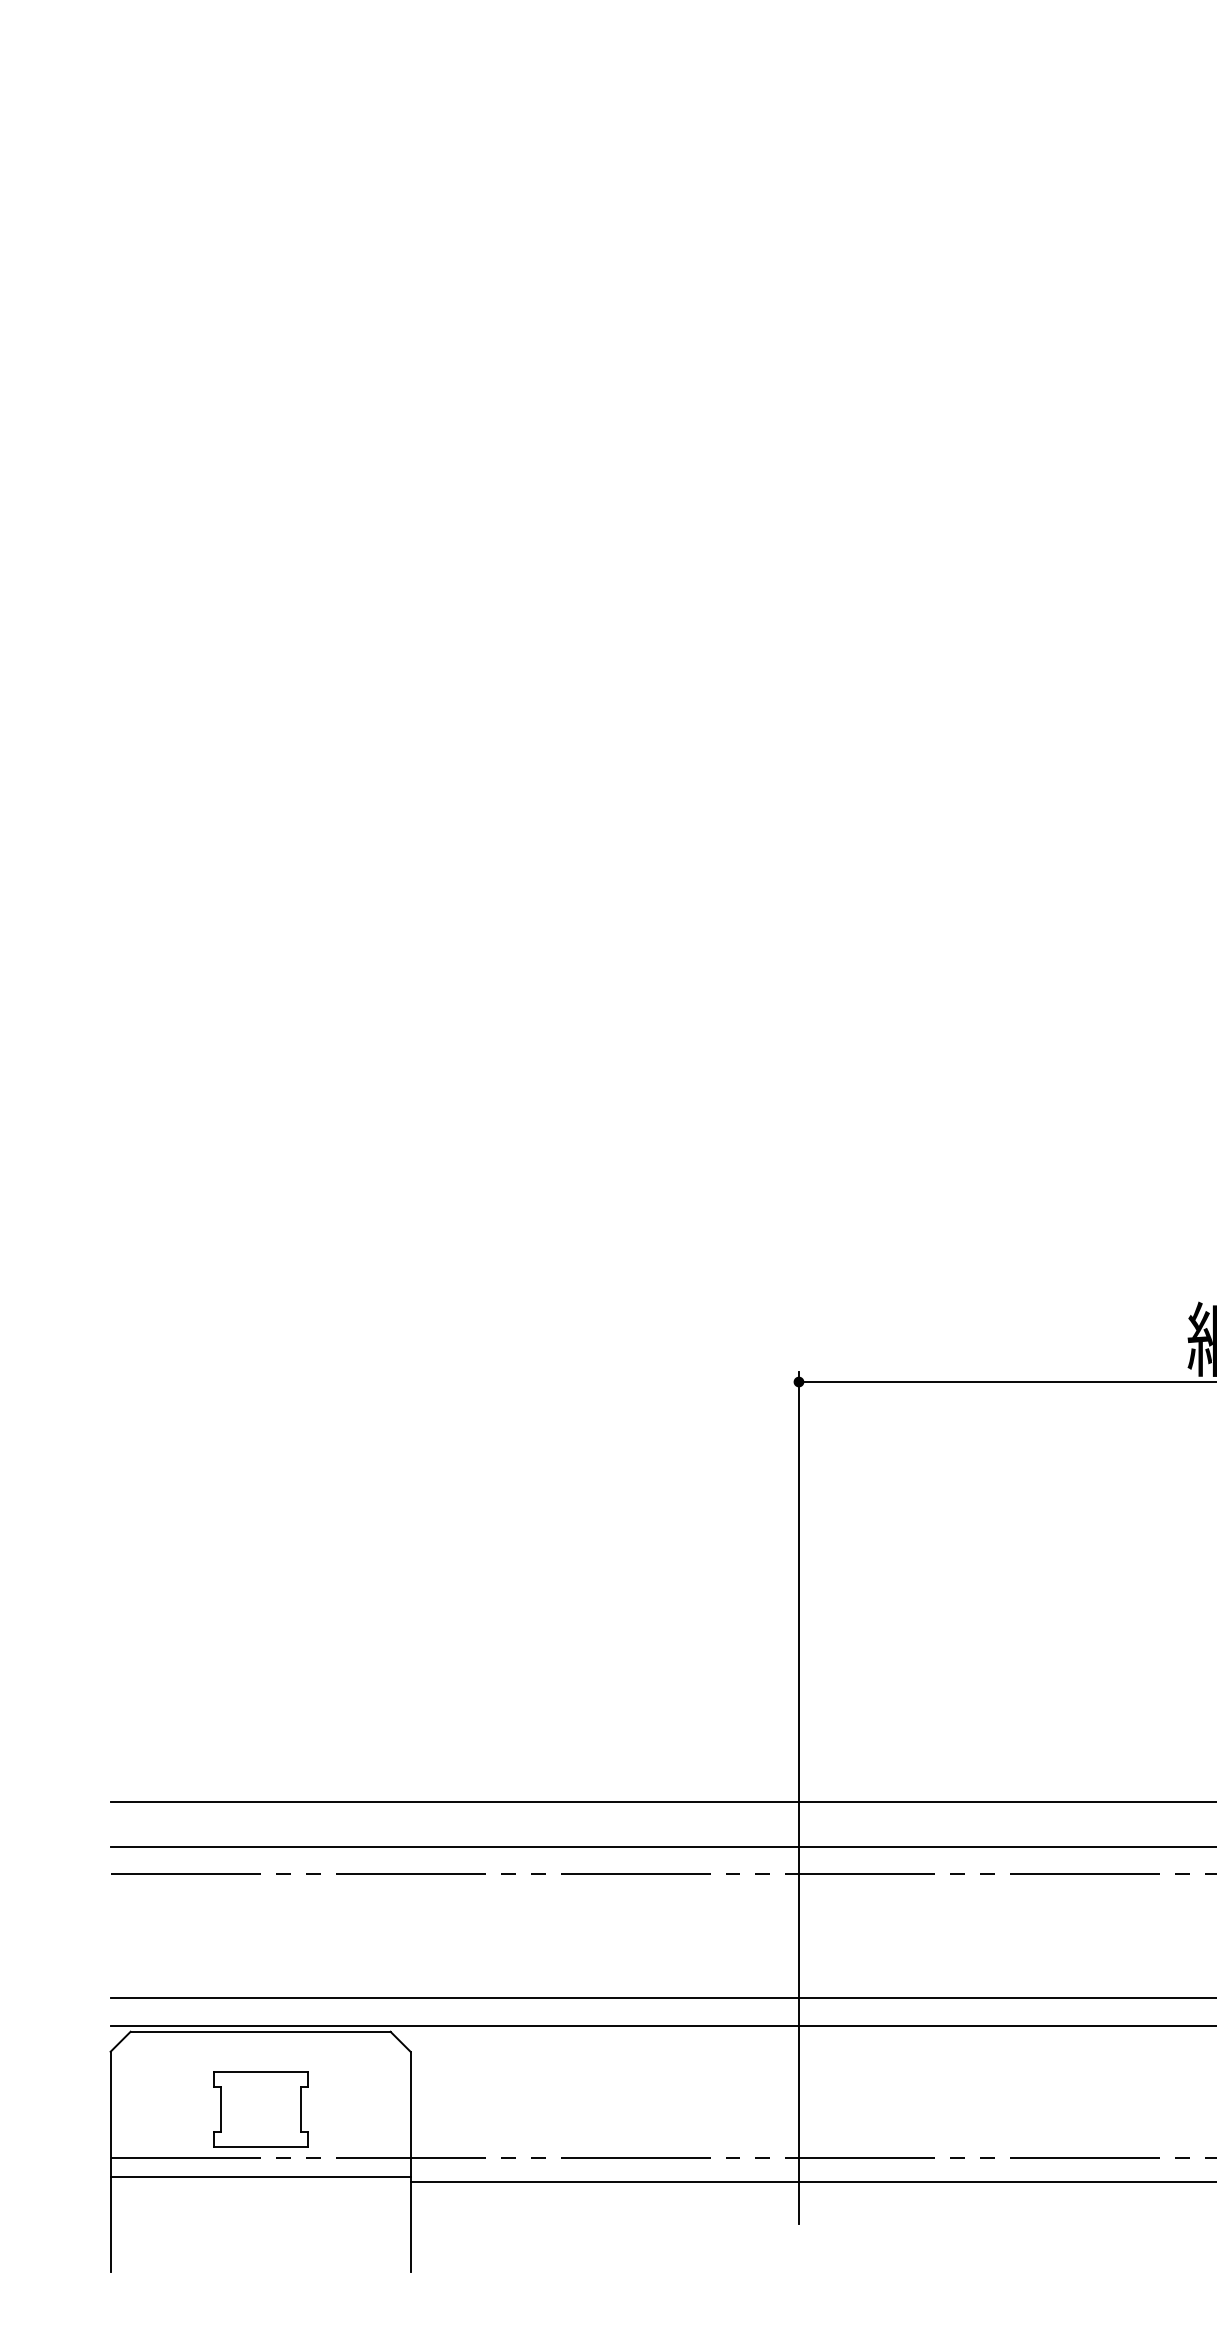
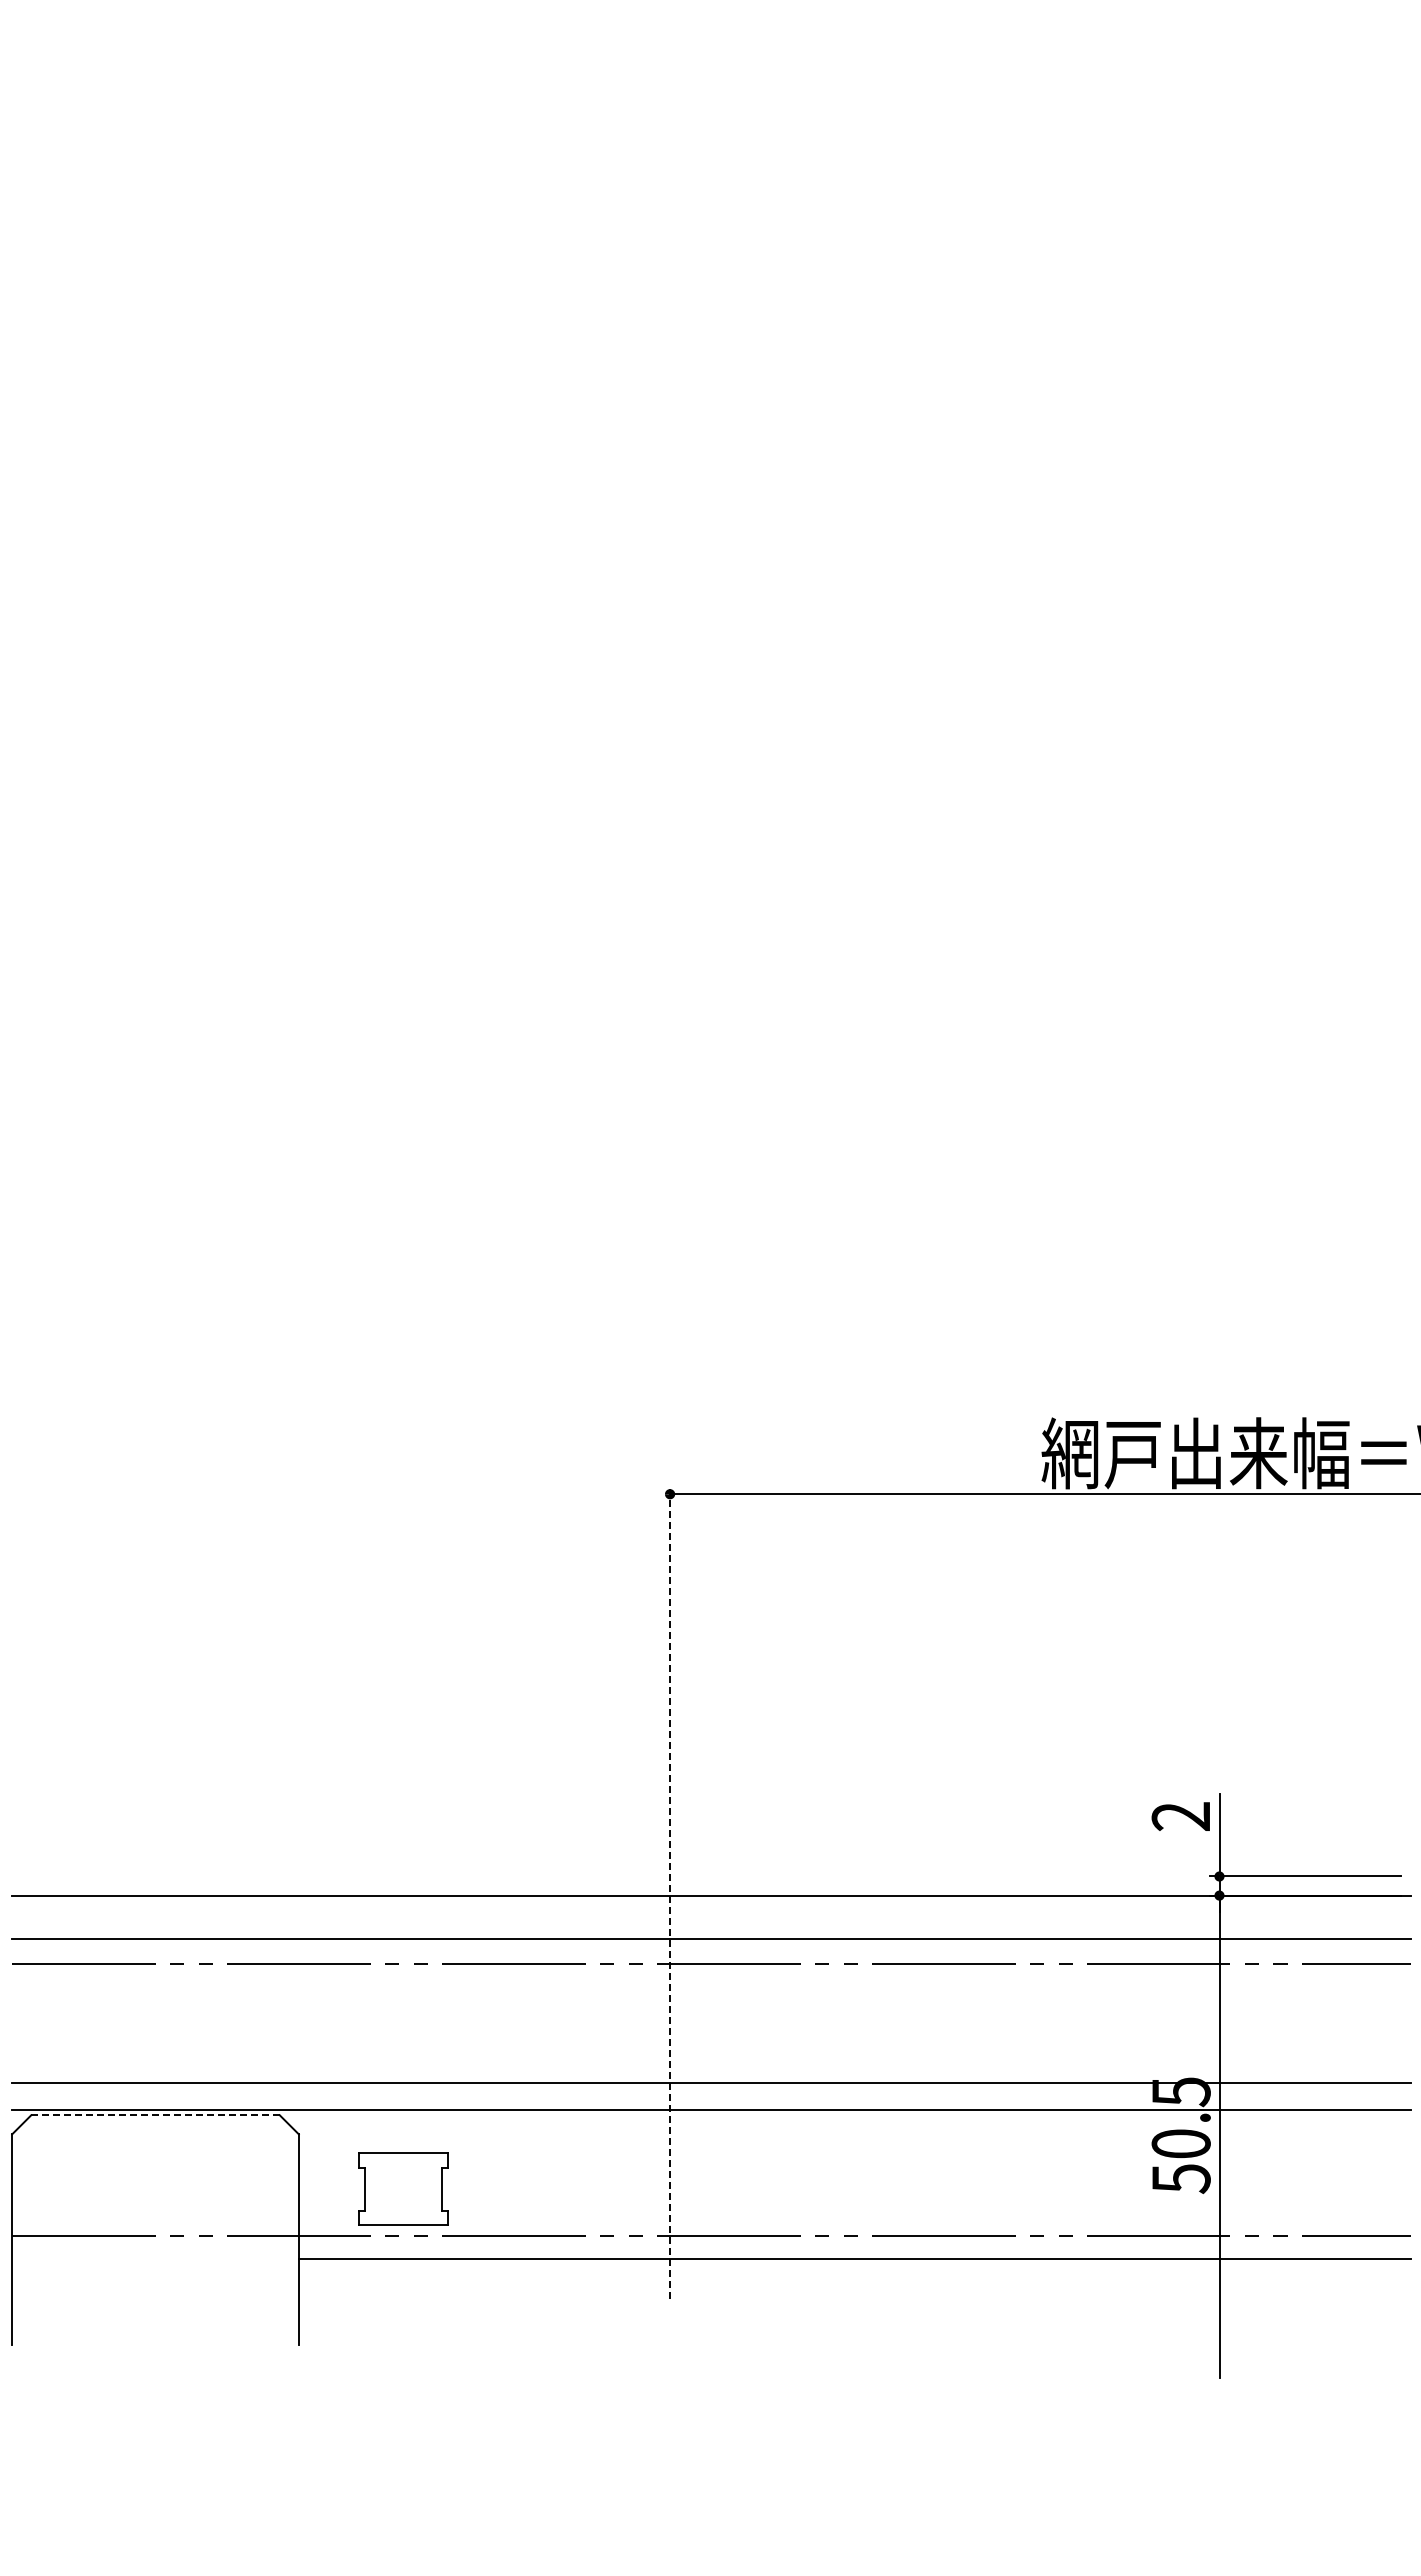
line: (799, 1797) -> (670, 1891), solid -> dashed
line: (261, 2032) -> (156, 2115), solid -> dashed
part: (260, 2108) -> (403, 2188), moved
line: (260, 2176) -> (155, 2253), removed

